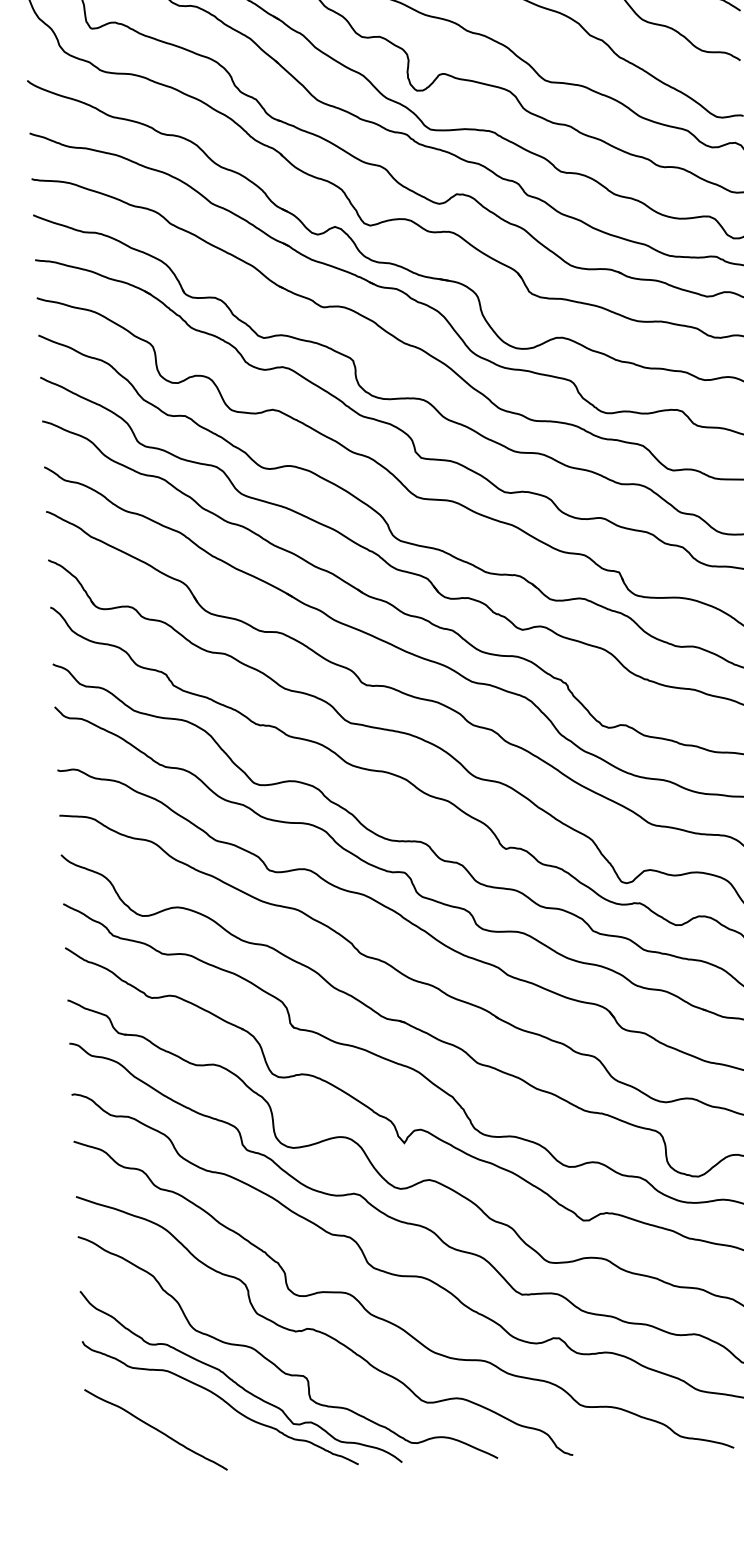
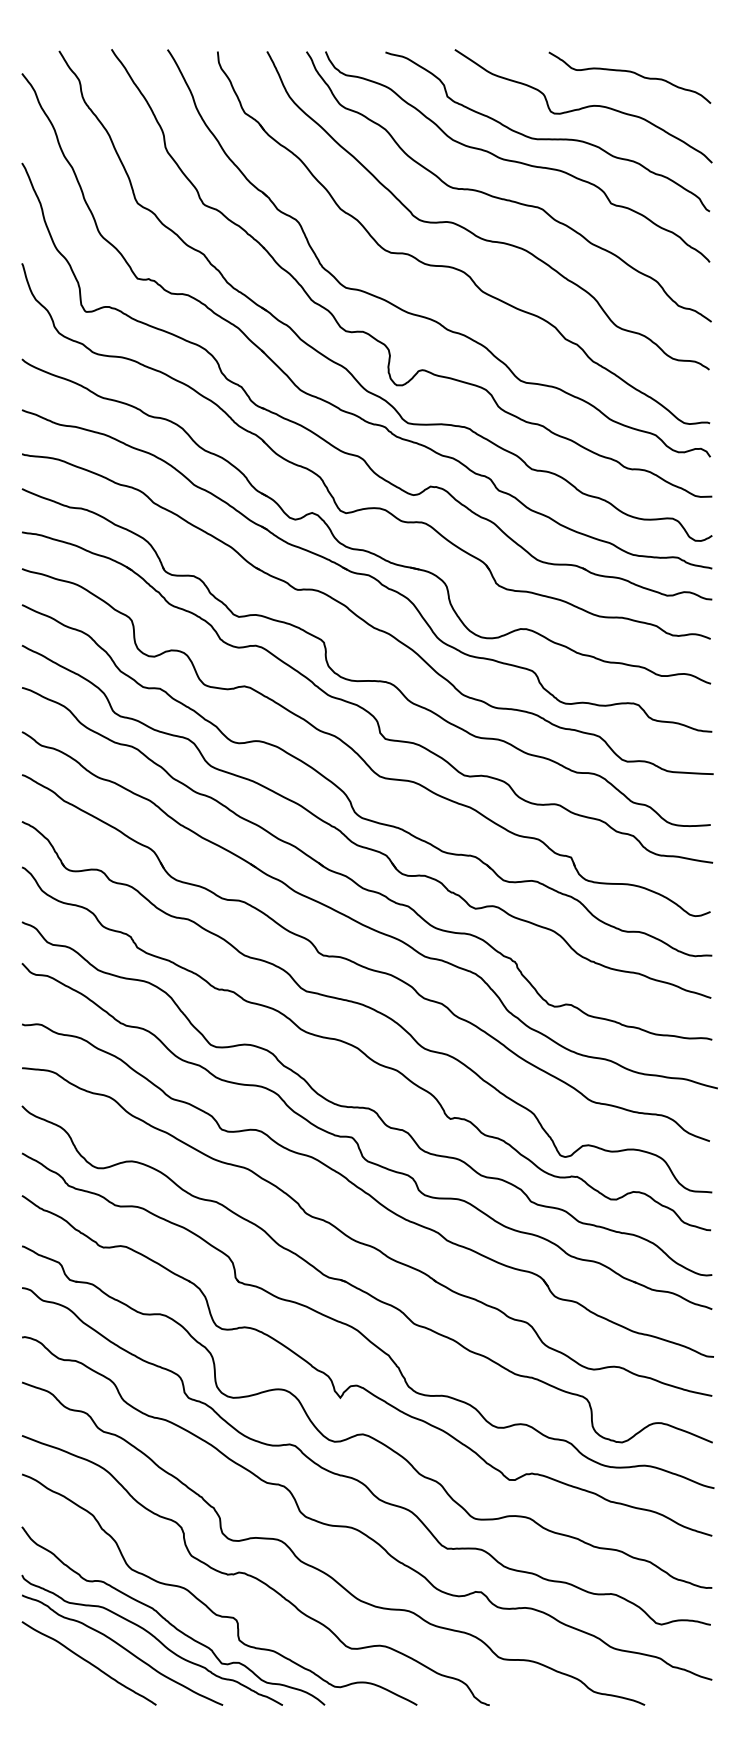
curve: (189, 1412) -> (122, 1648), added

